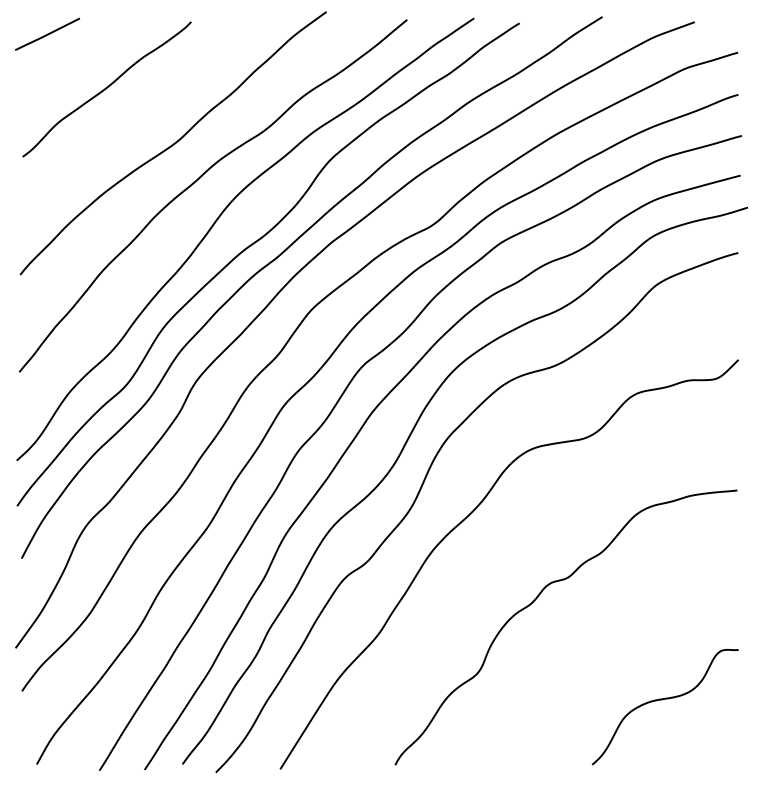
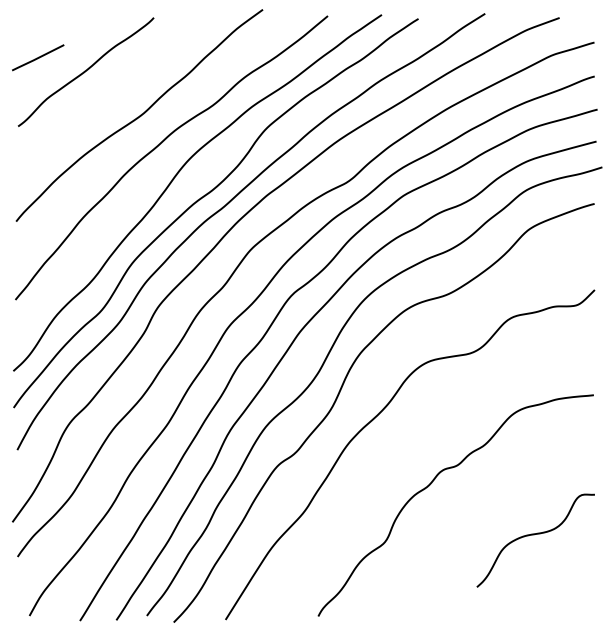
line: (47, 33) -> (38, 57), moved
curve: (663, 700) -> (534, 535), moved

